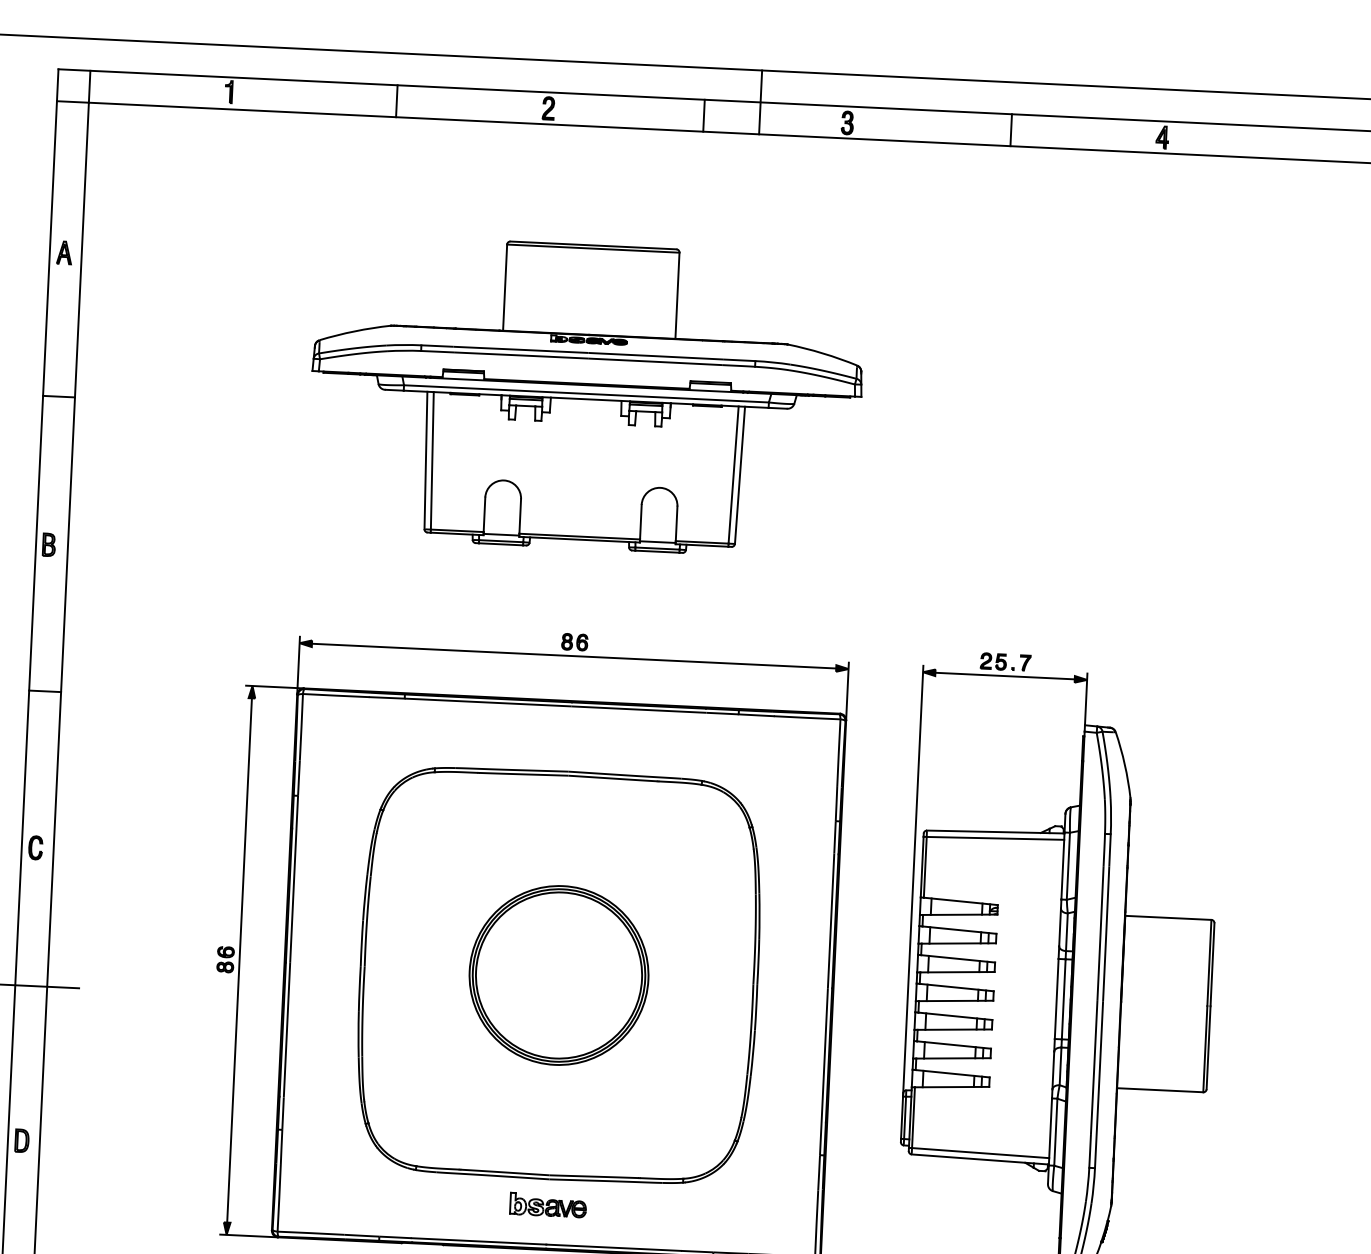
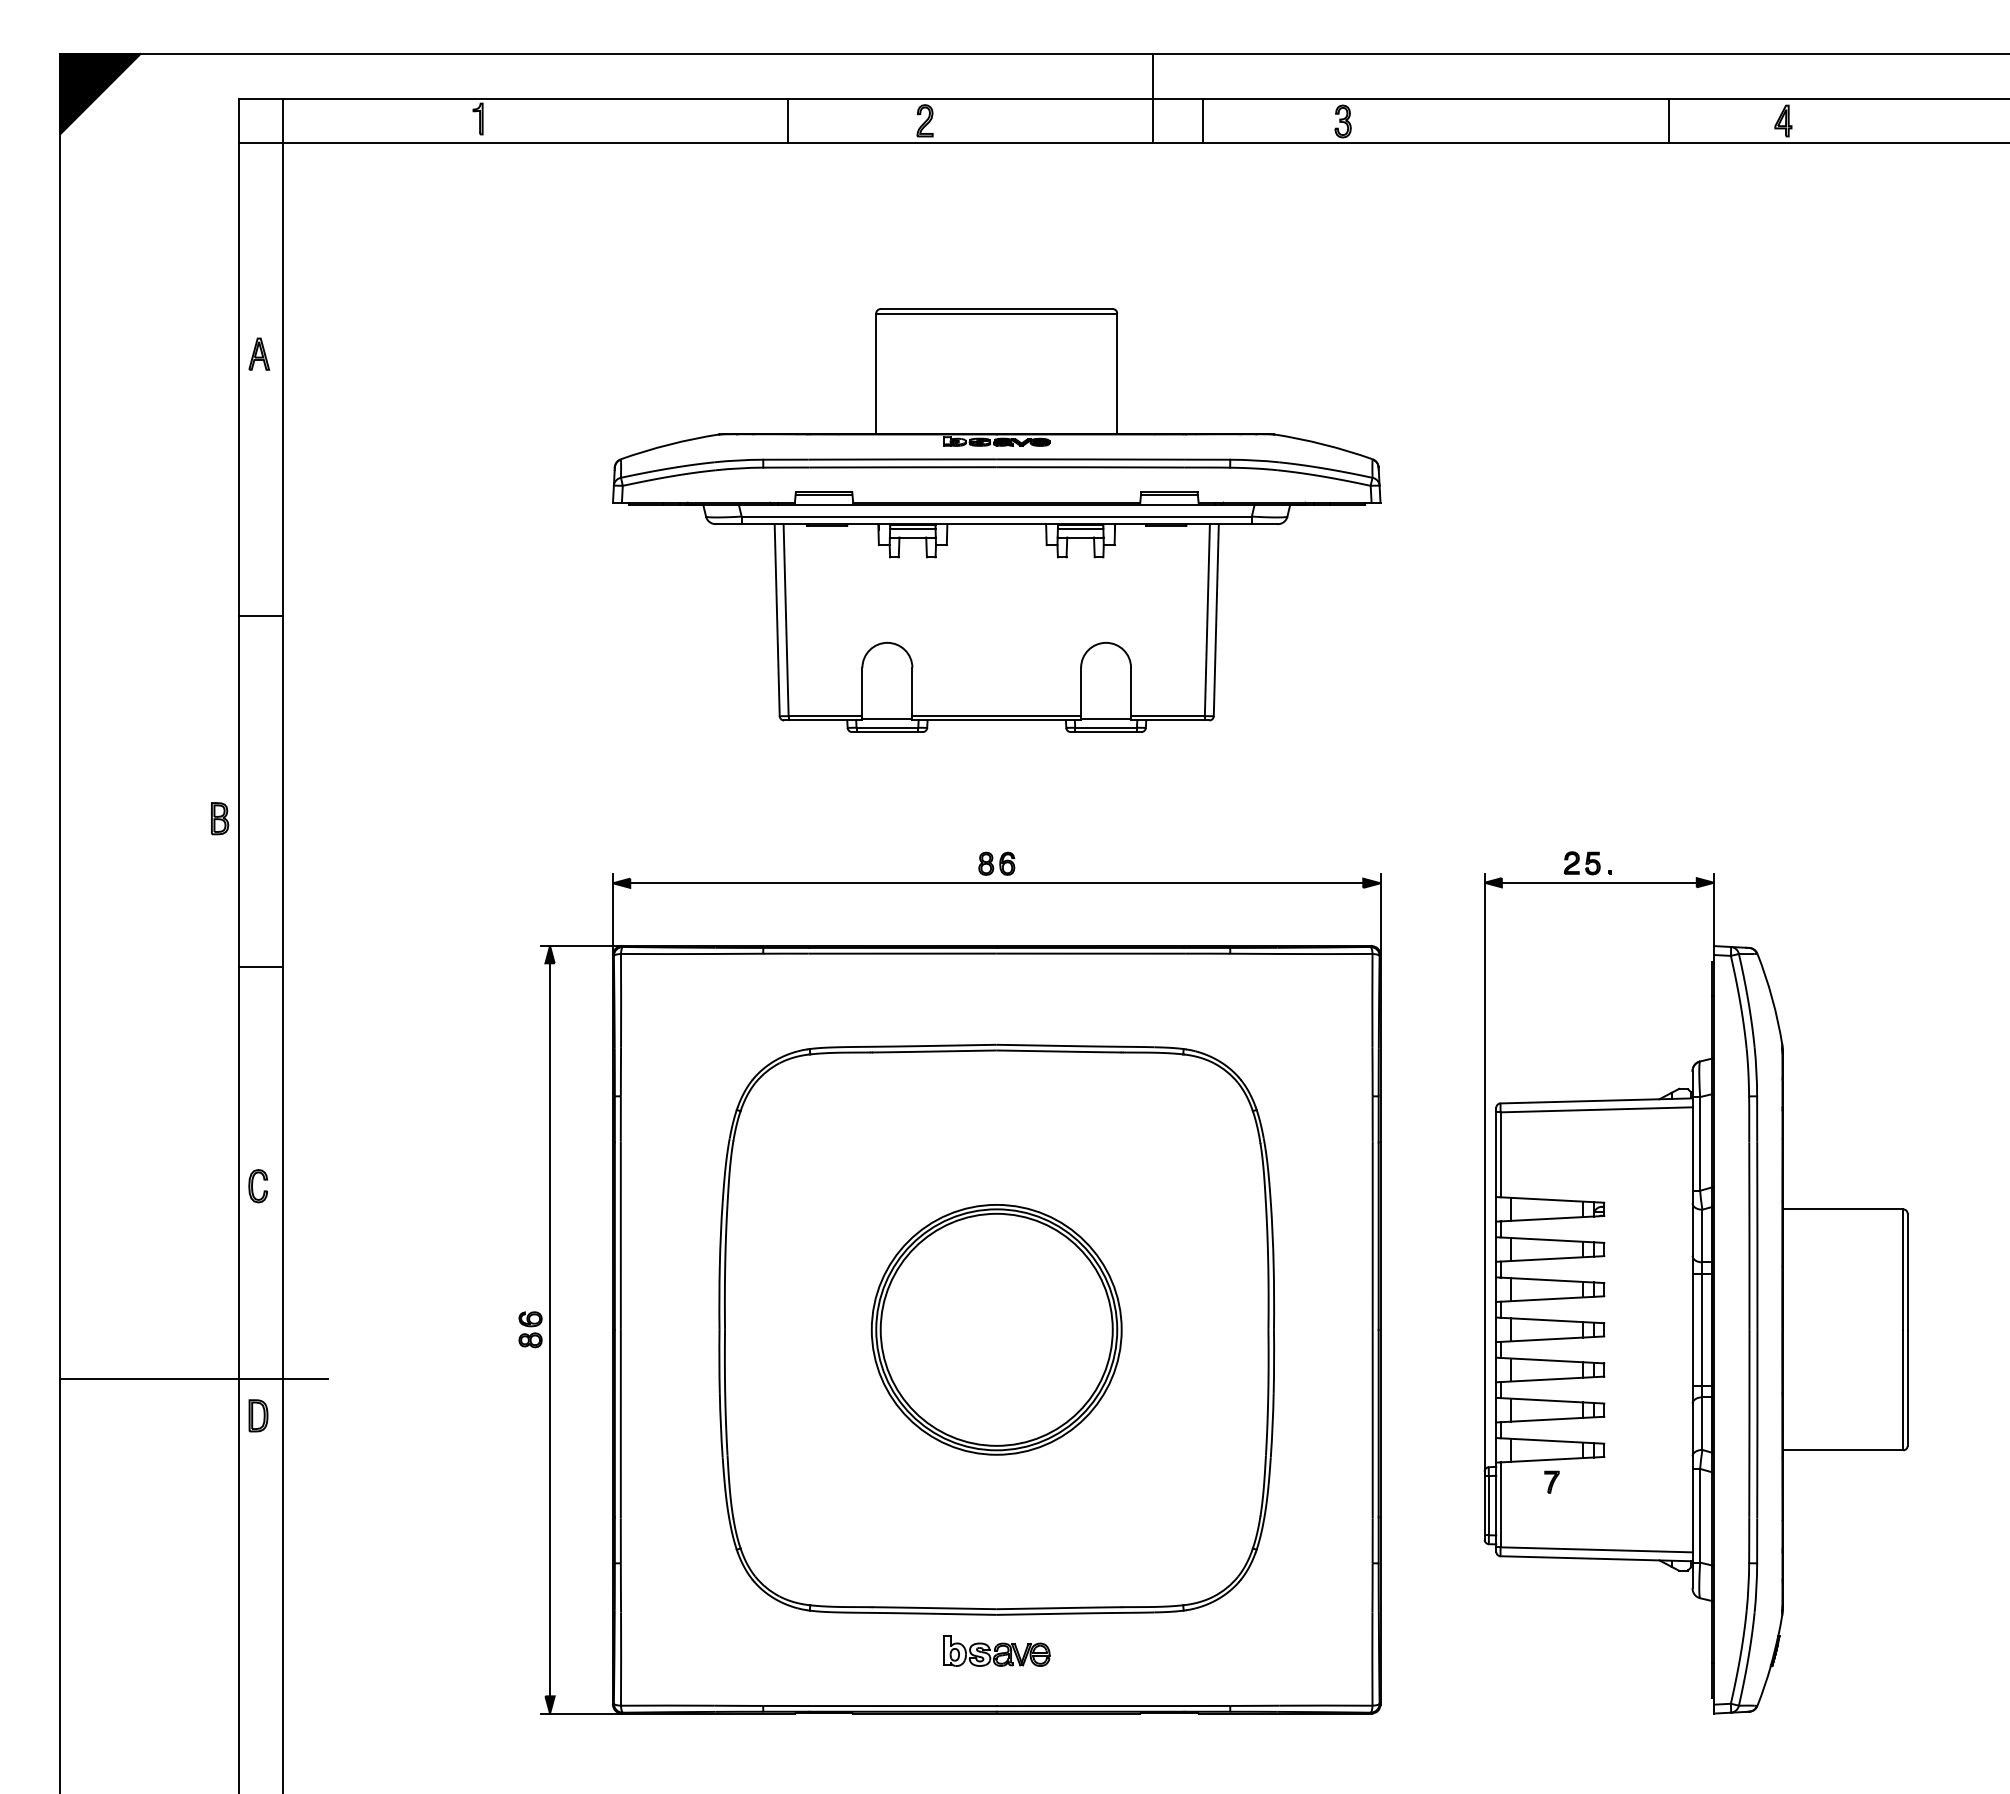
line: (396, 101) -> (787, 120), moved
line: (760, 102) -> (1152, 98), moved
line: (704, 115) -> (1203, 120), moved
line: (1010, 129) -> (1668, 120), moved
line: (58, 396) -> (260, 616), moved
part: (49, 544) -> (220, 818), moved
part: (1025, 662) -> (1551, 1481), moved
part: (22, 1140) -> (258, 1415), moved

